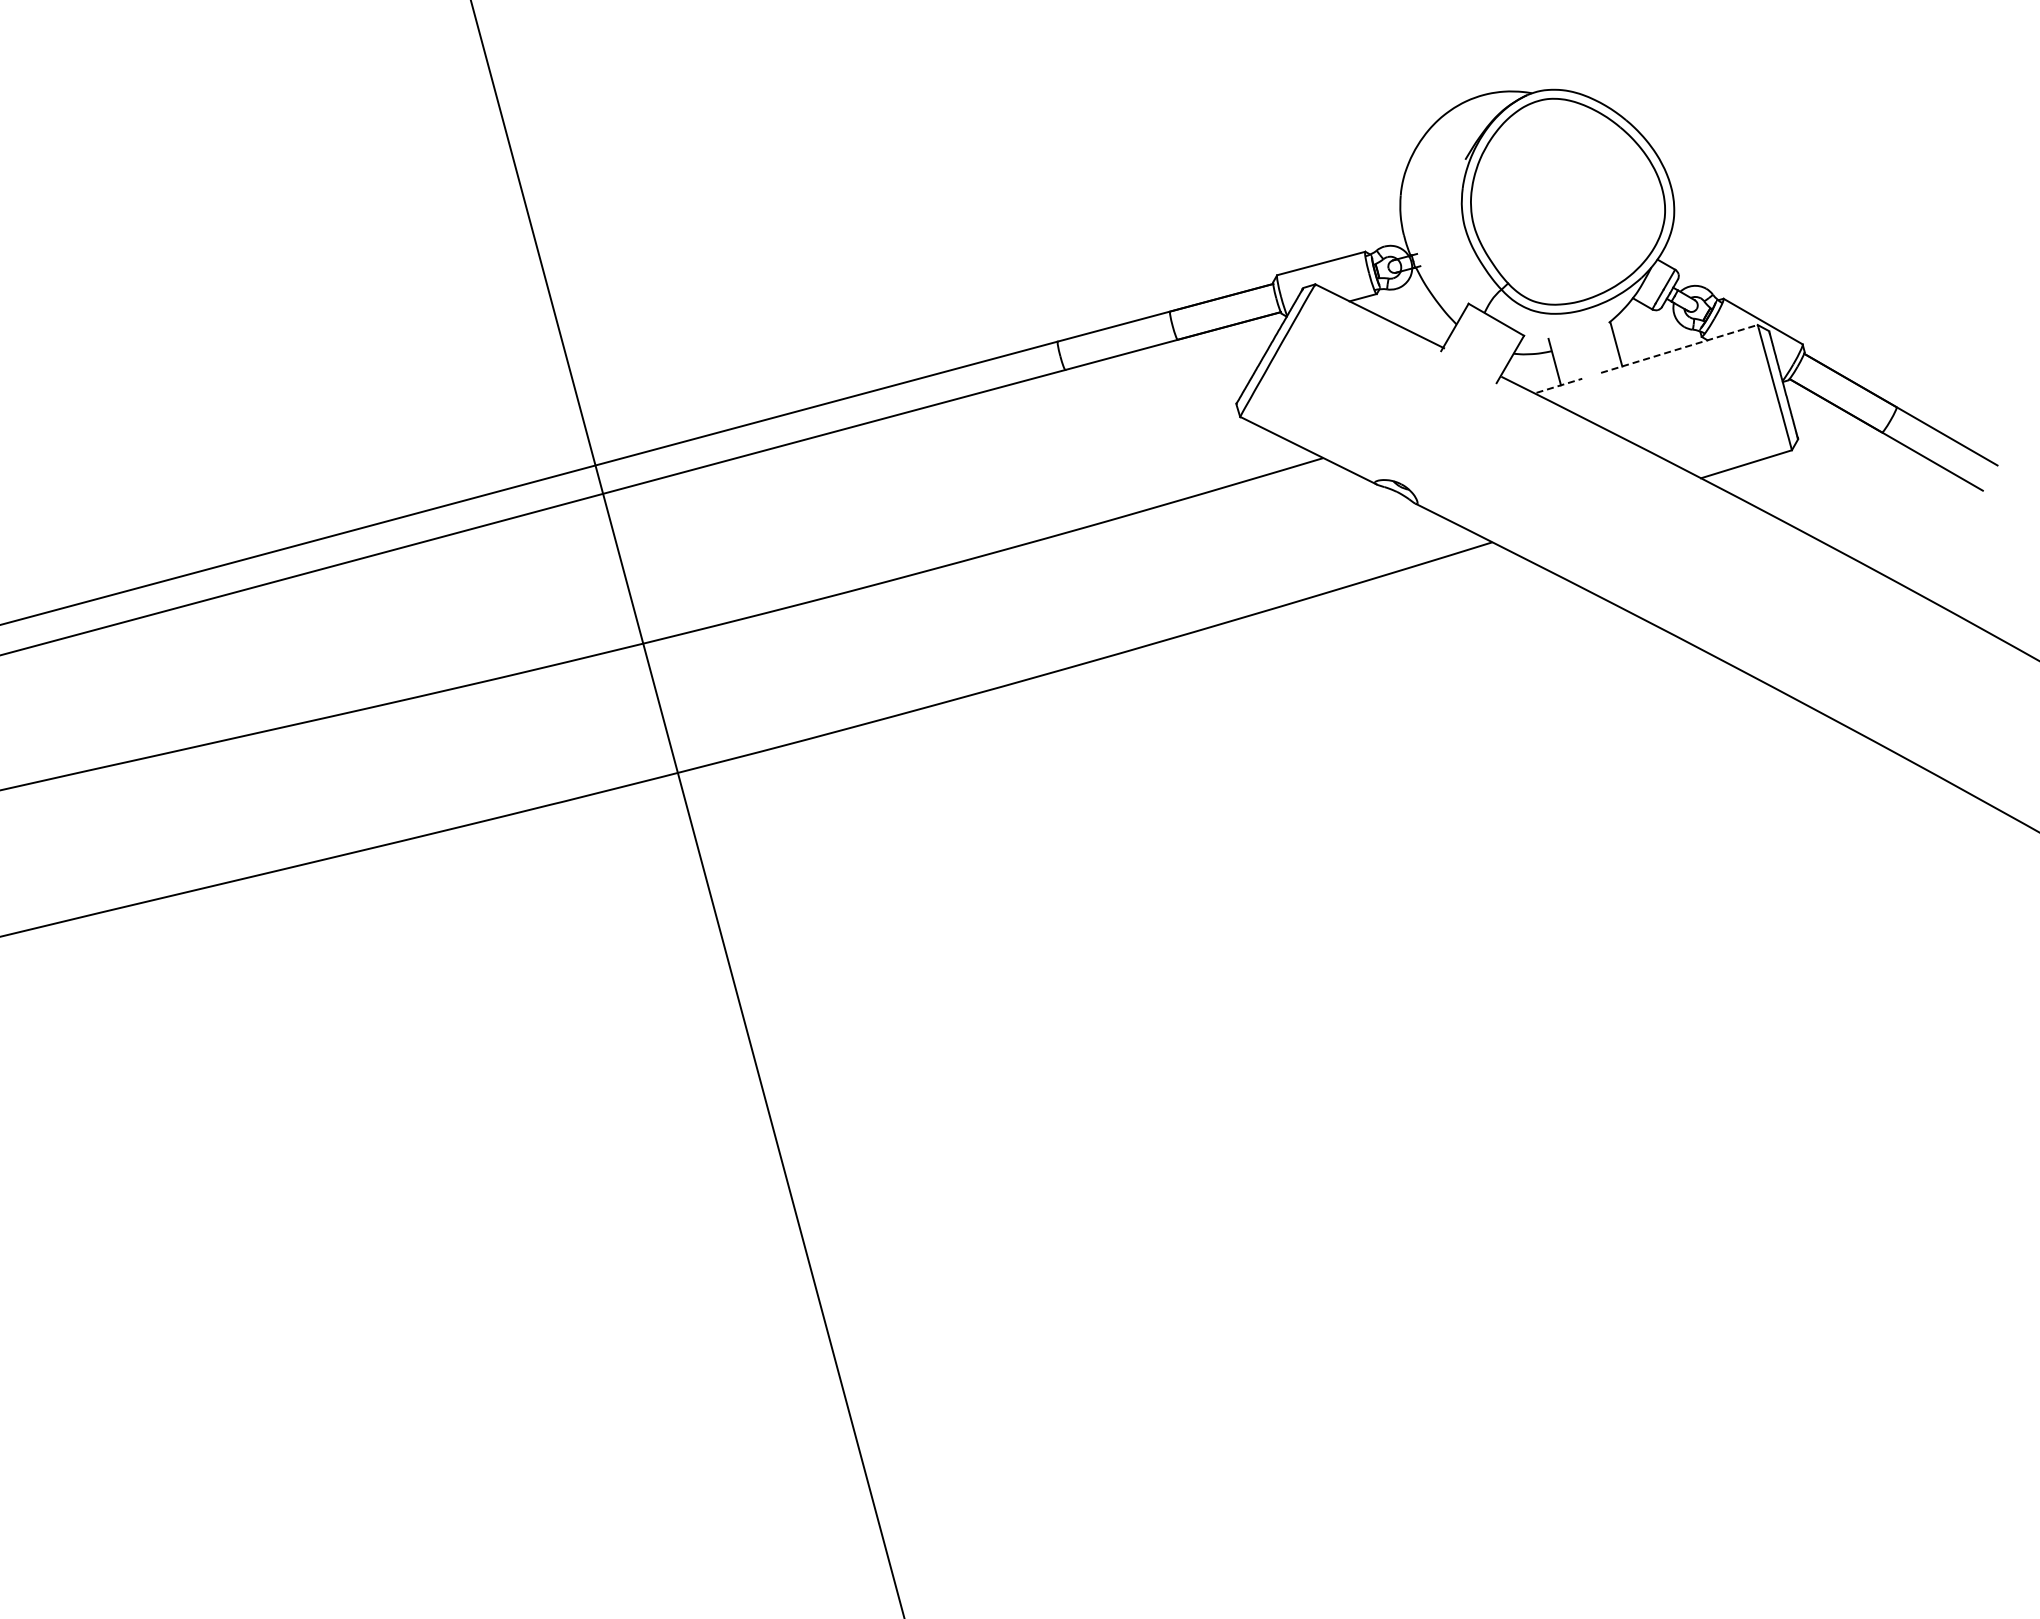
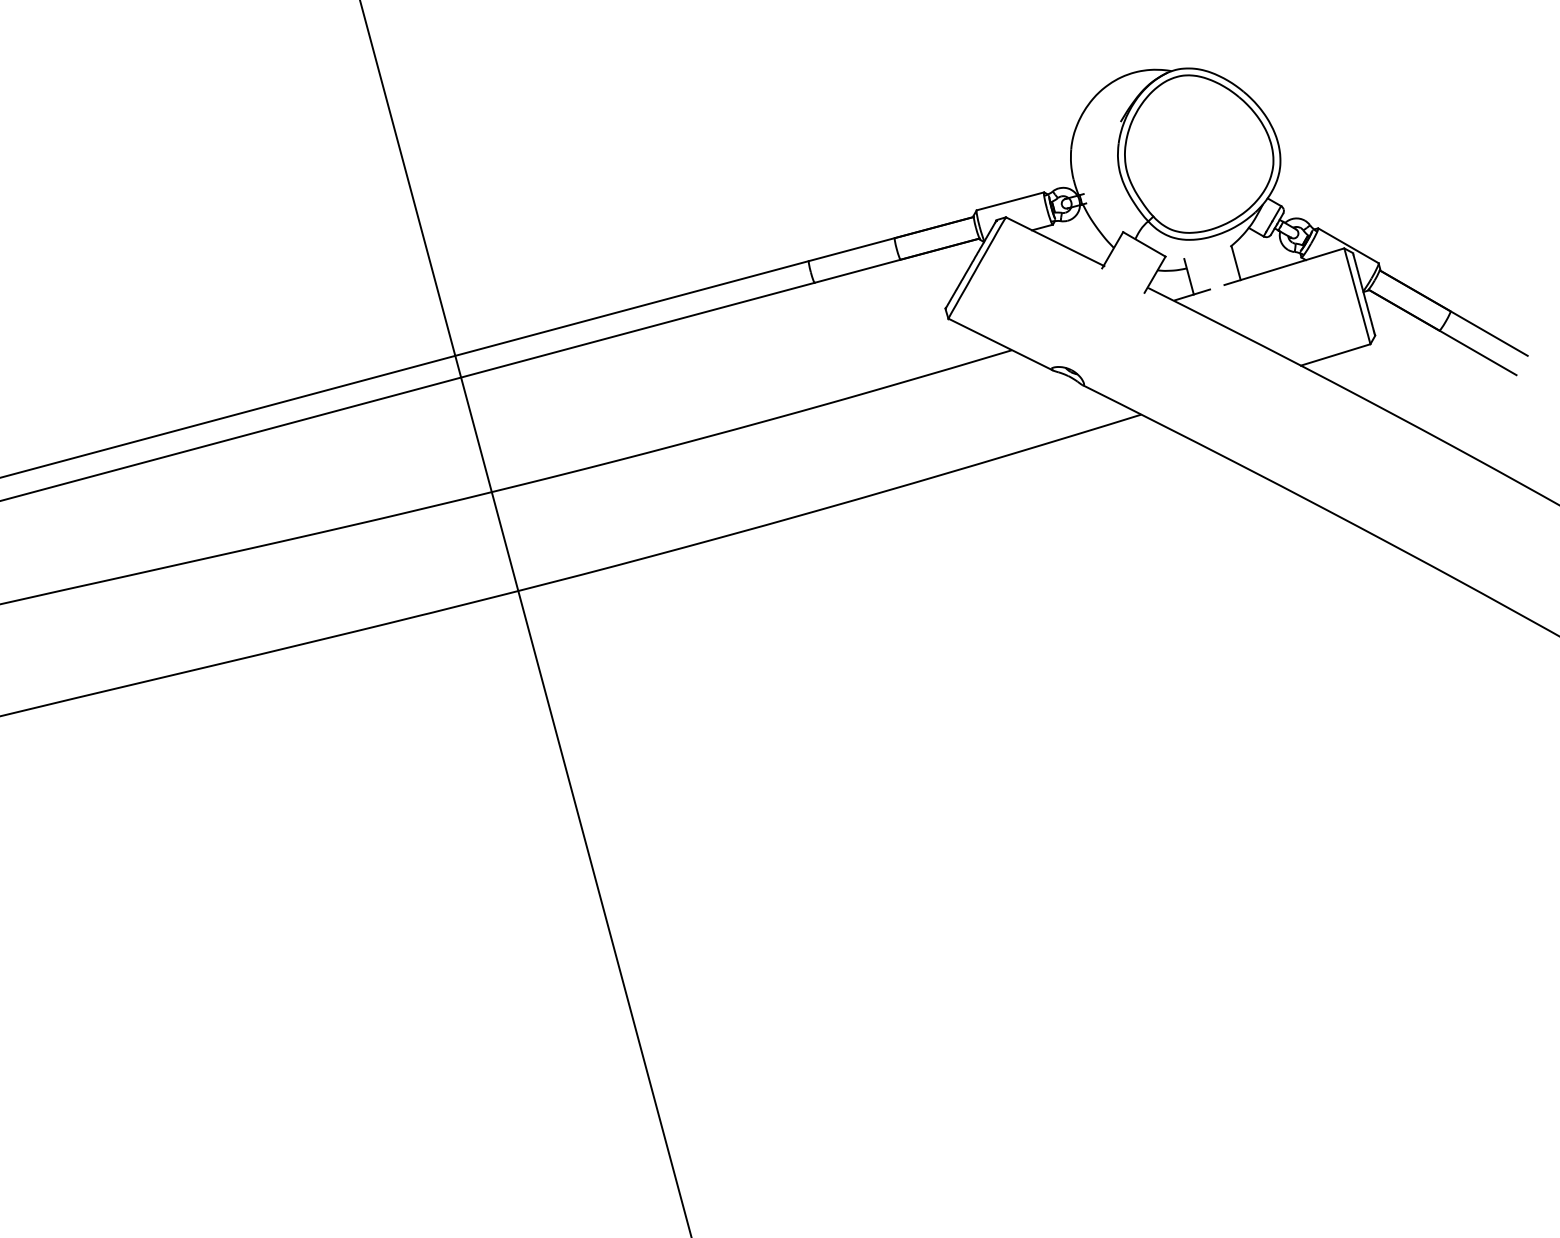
line: (1679, 348) -> (1284, 266), dashed -> solid
line: (1559, 385) -> (1192, 294), dashed -> solid

